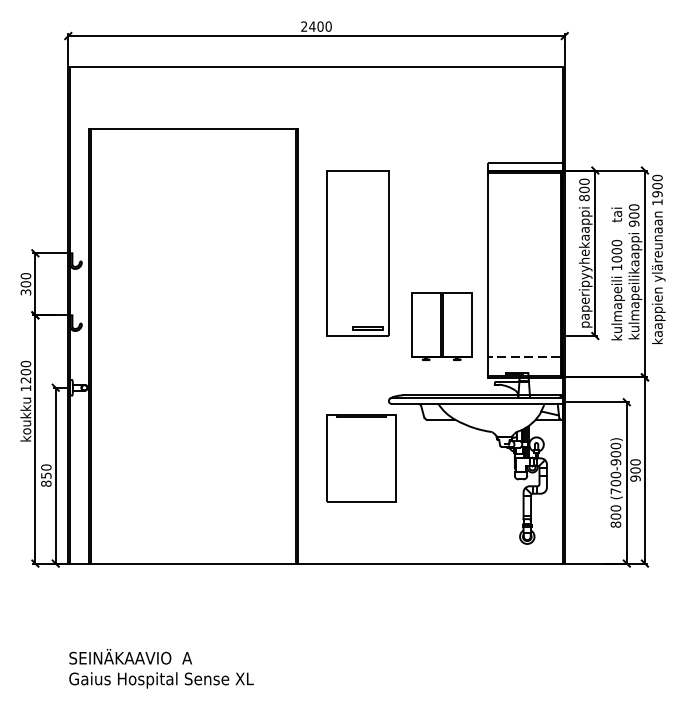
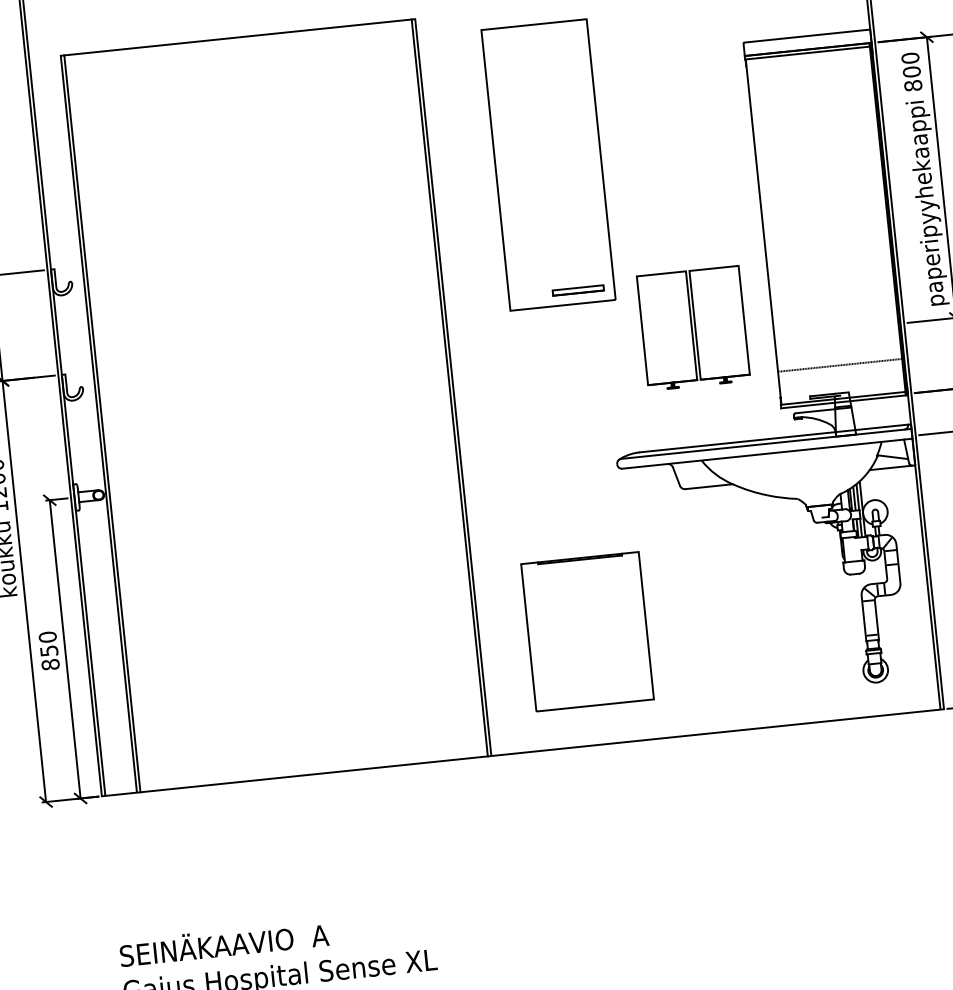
part: (357, 253) -> (547, 165), moved
part: (361, 458) -> (587, 631), moved

